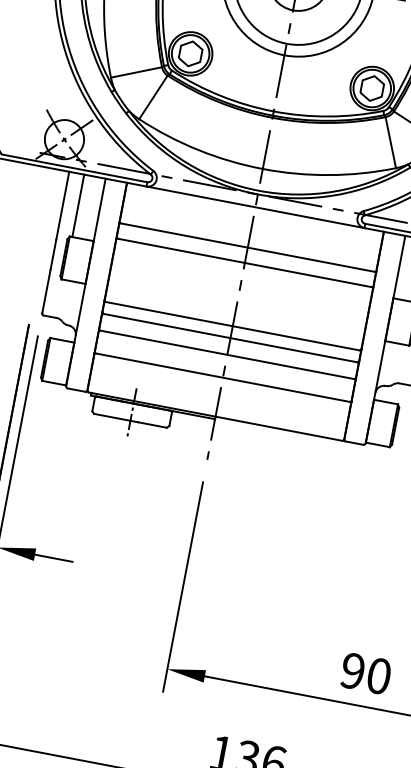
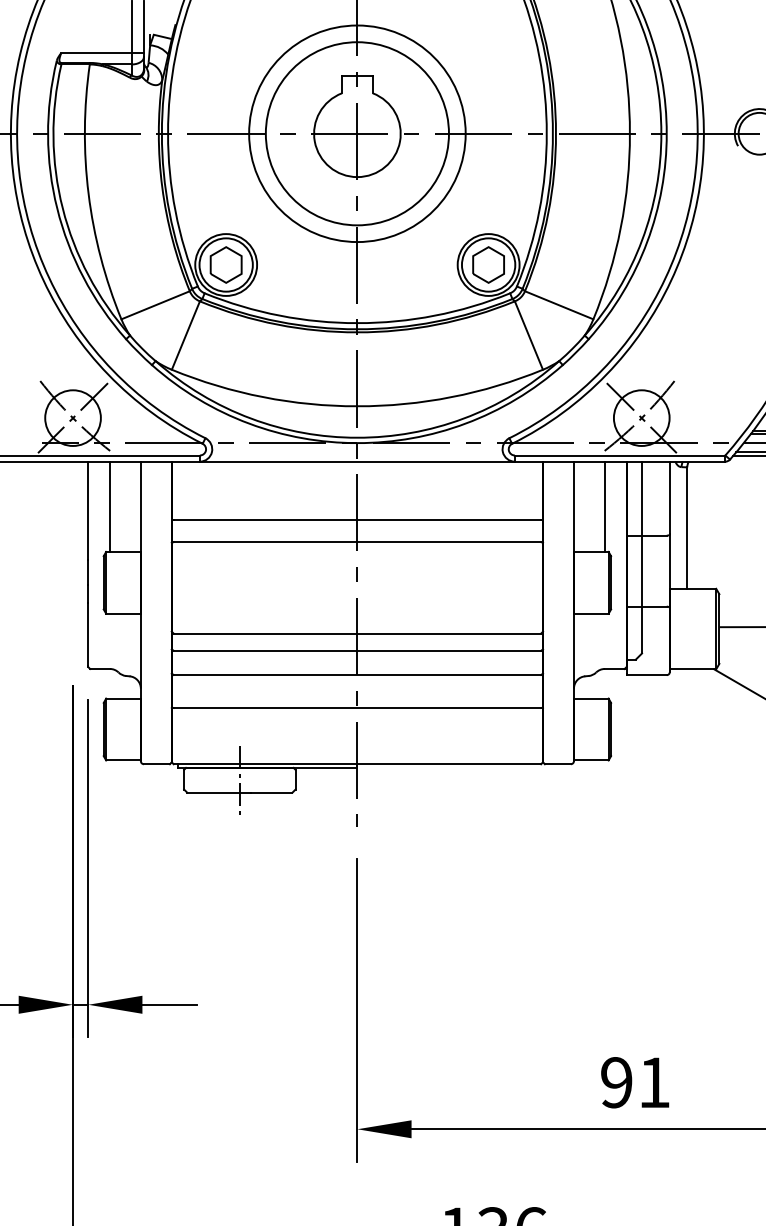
text: (379, 676) -> (654, 1082), 90 -> 91

